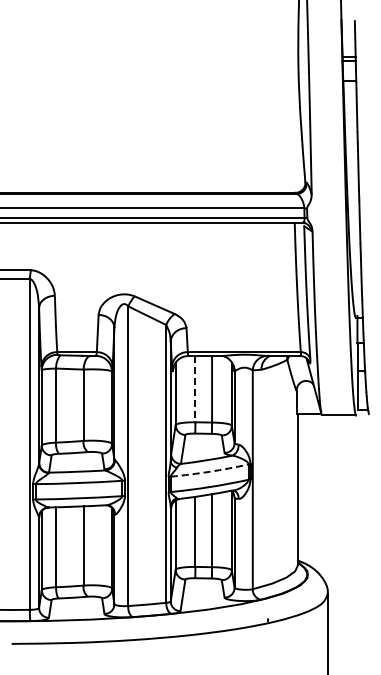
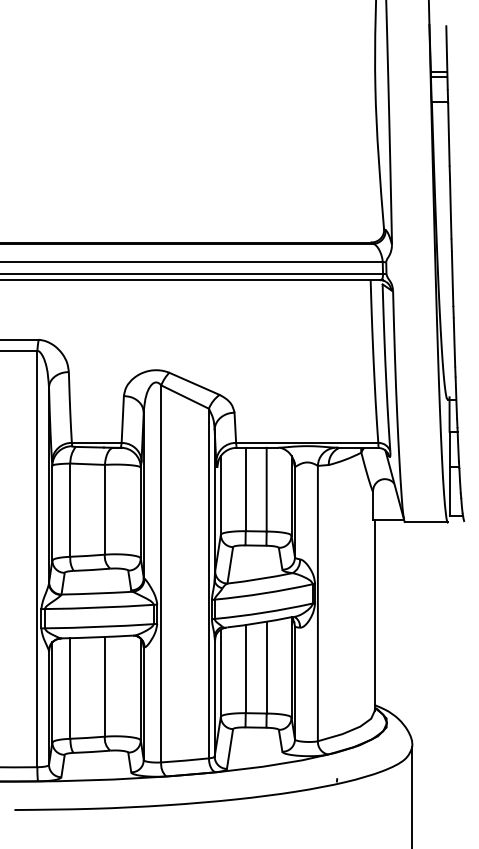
line: (195, 389) -> (245, 489), dashed -> solid
arc: (209, 471) -> (263, 593), dashed -> solid

